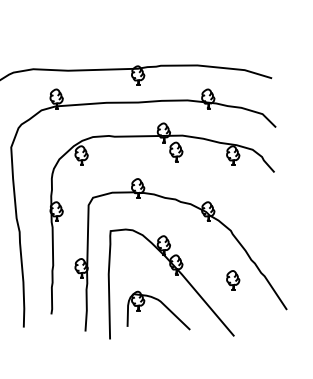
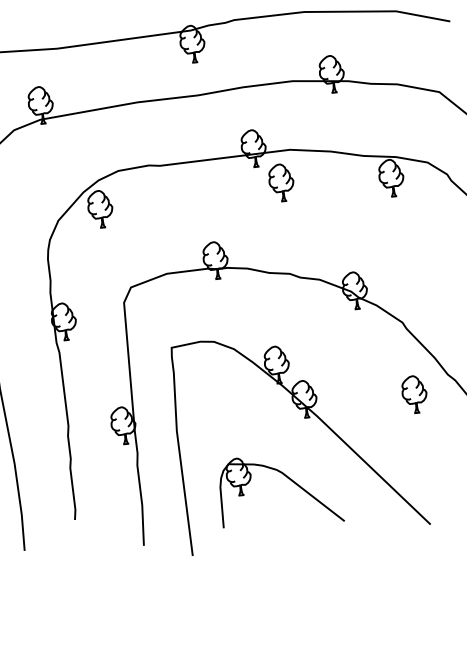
part: (233, 280) -> (415, 394), moved

